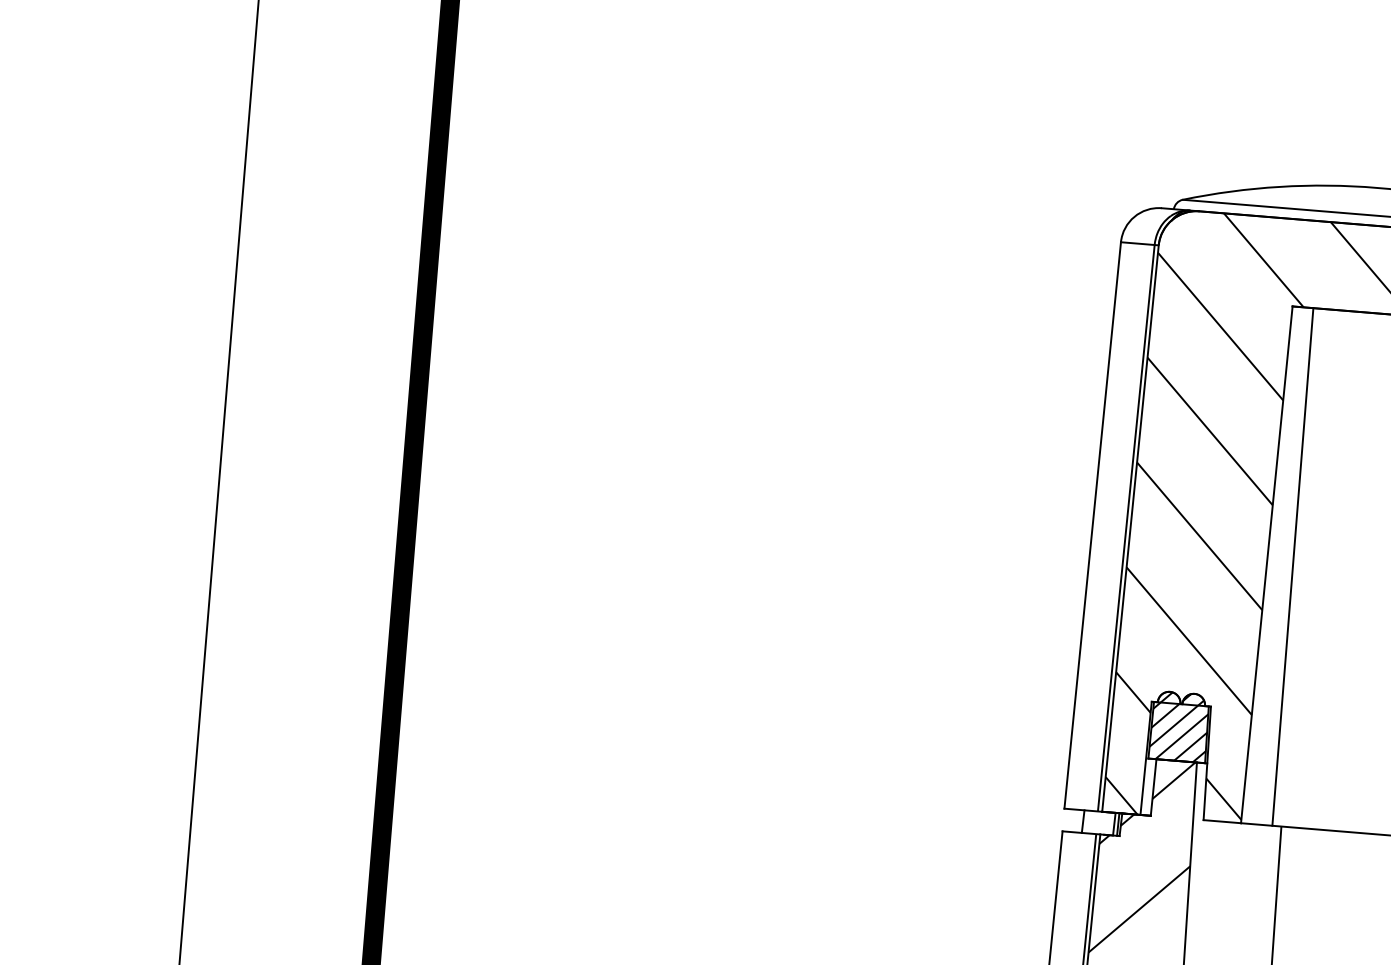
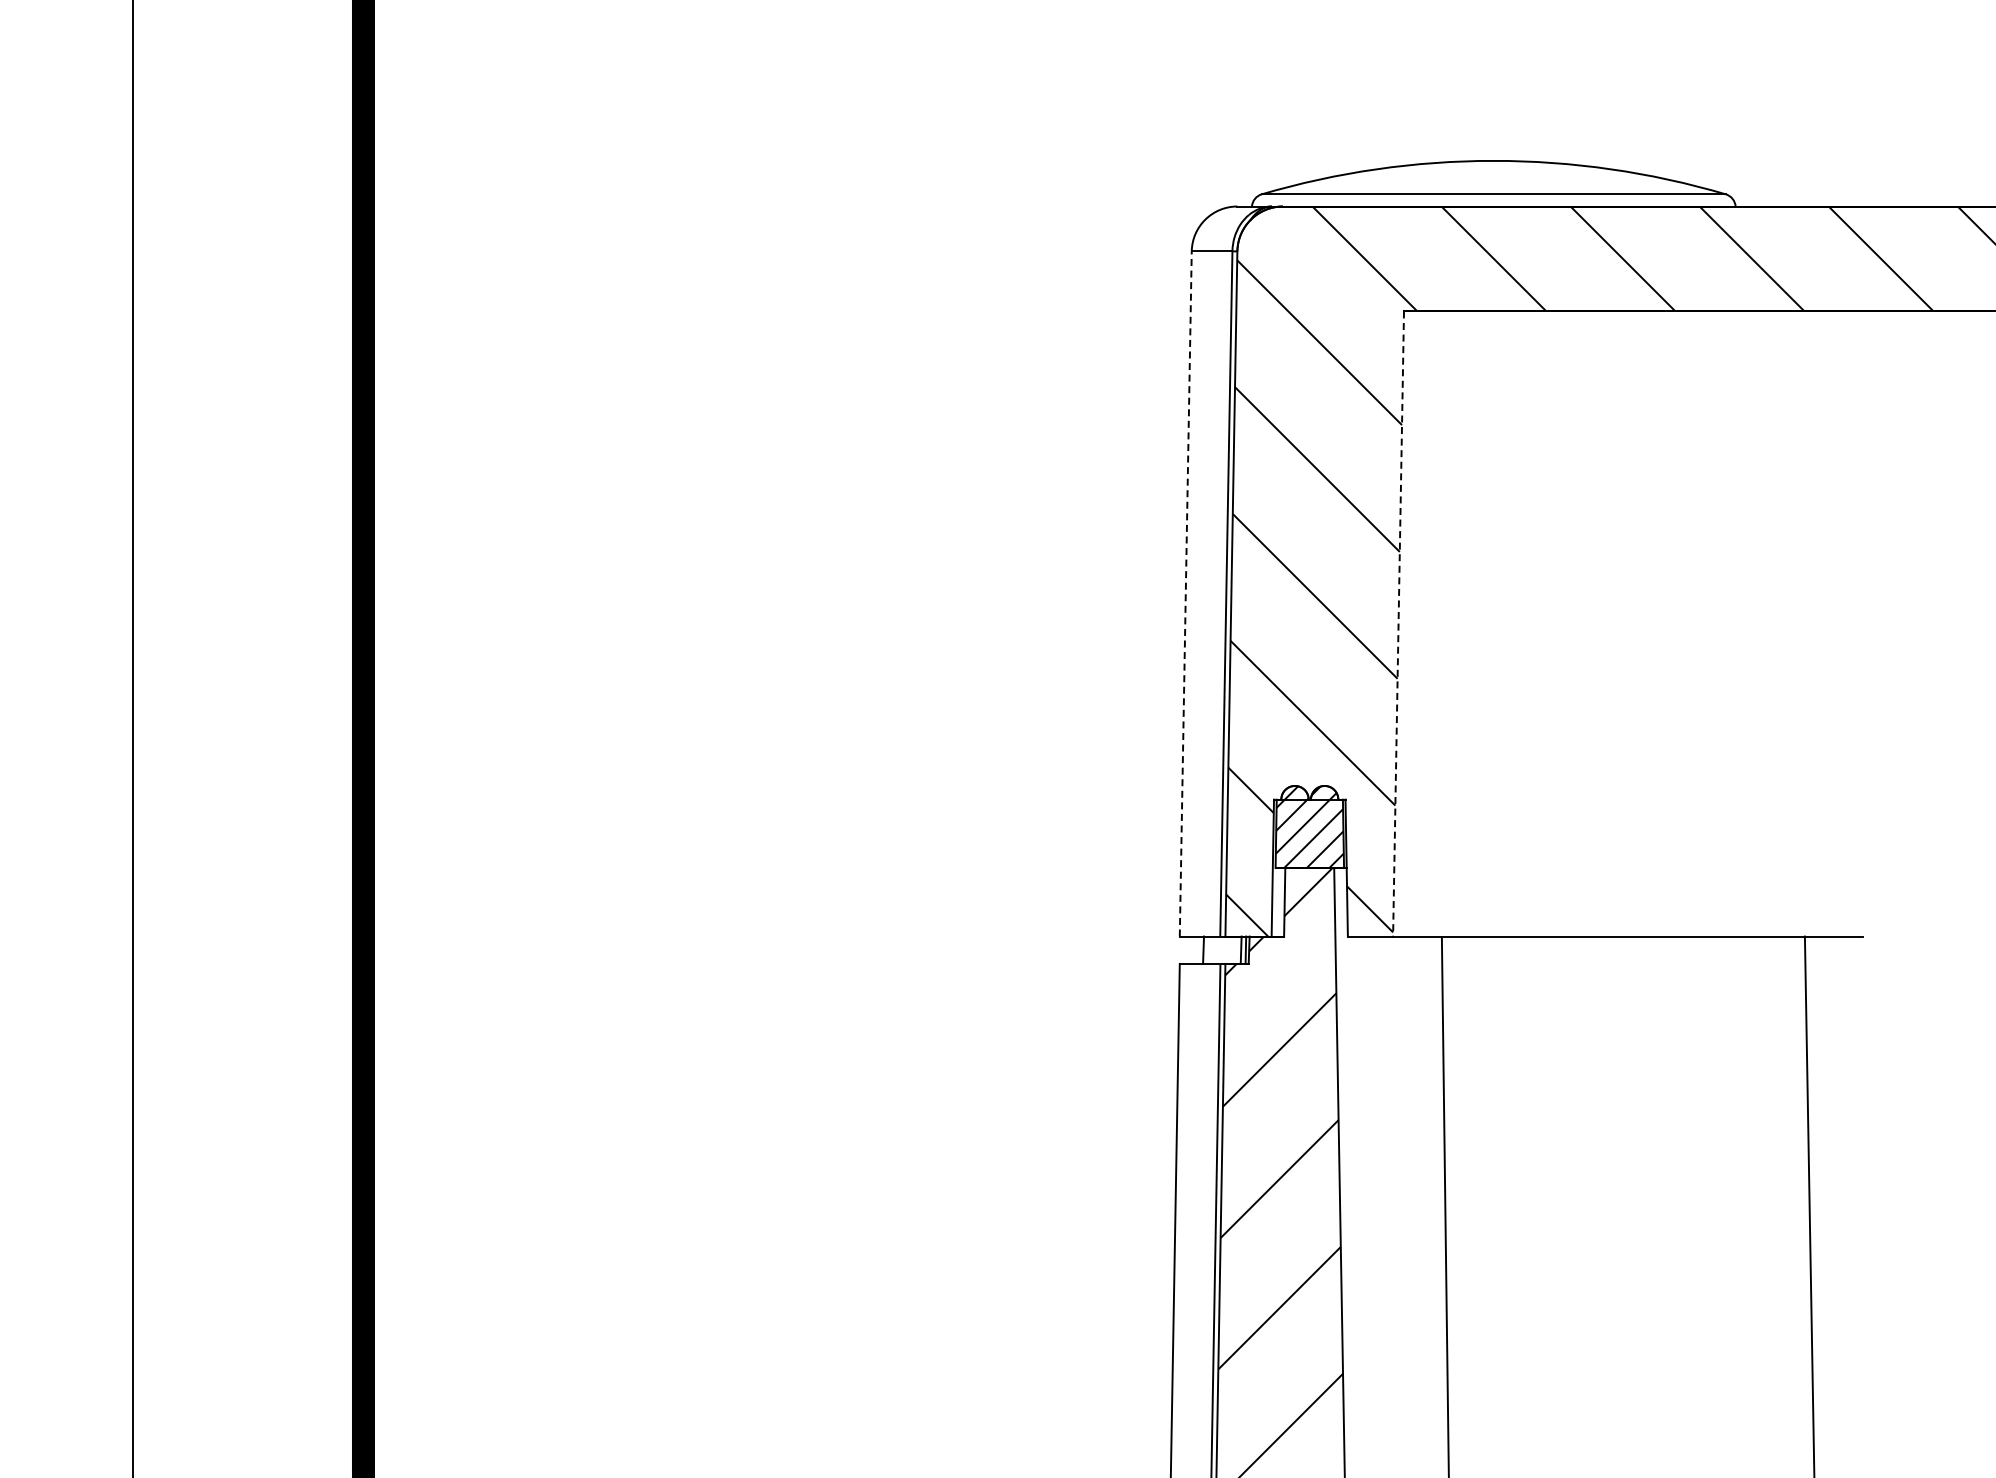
line: (1092, 525) -> (1185, 593), solid -> dashed
line: (1266, 564) -> (1398, 623), solid -> dashed
line: (1292, 566) -> (1429, 623), removed

